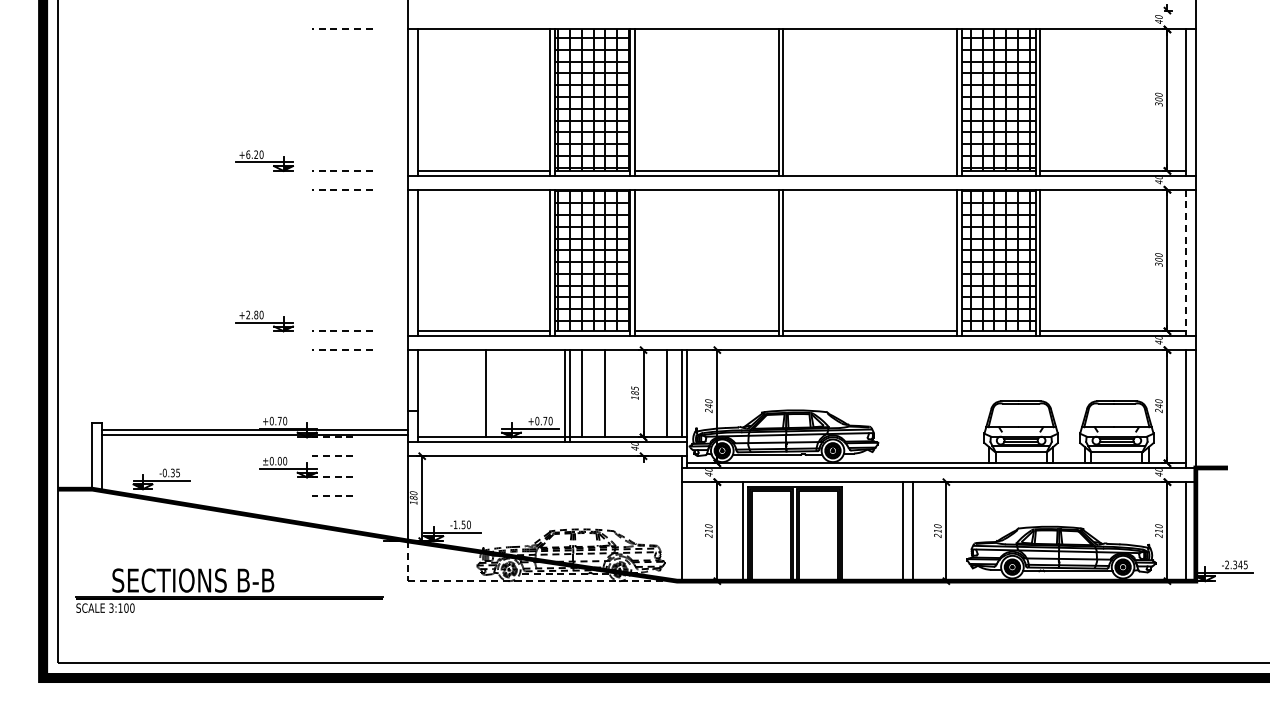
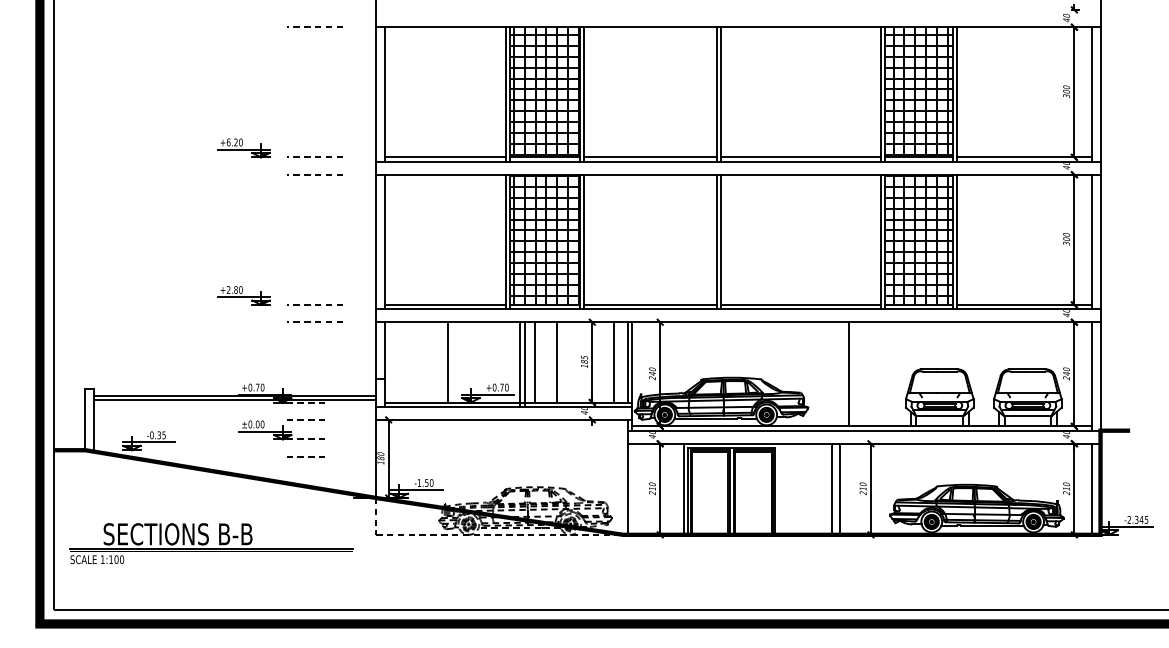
line: (870, 170) -> (801, 157), added
line: (1186, 263) -> (1091, 242), dashed -> solid
line: (922, 406) -> (849, 374), added
text: (111, 607) -> (102, 559), 3:100 -> 1:100

